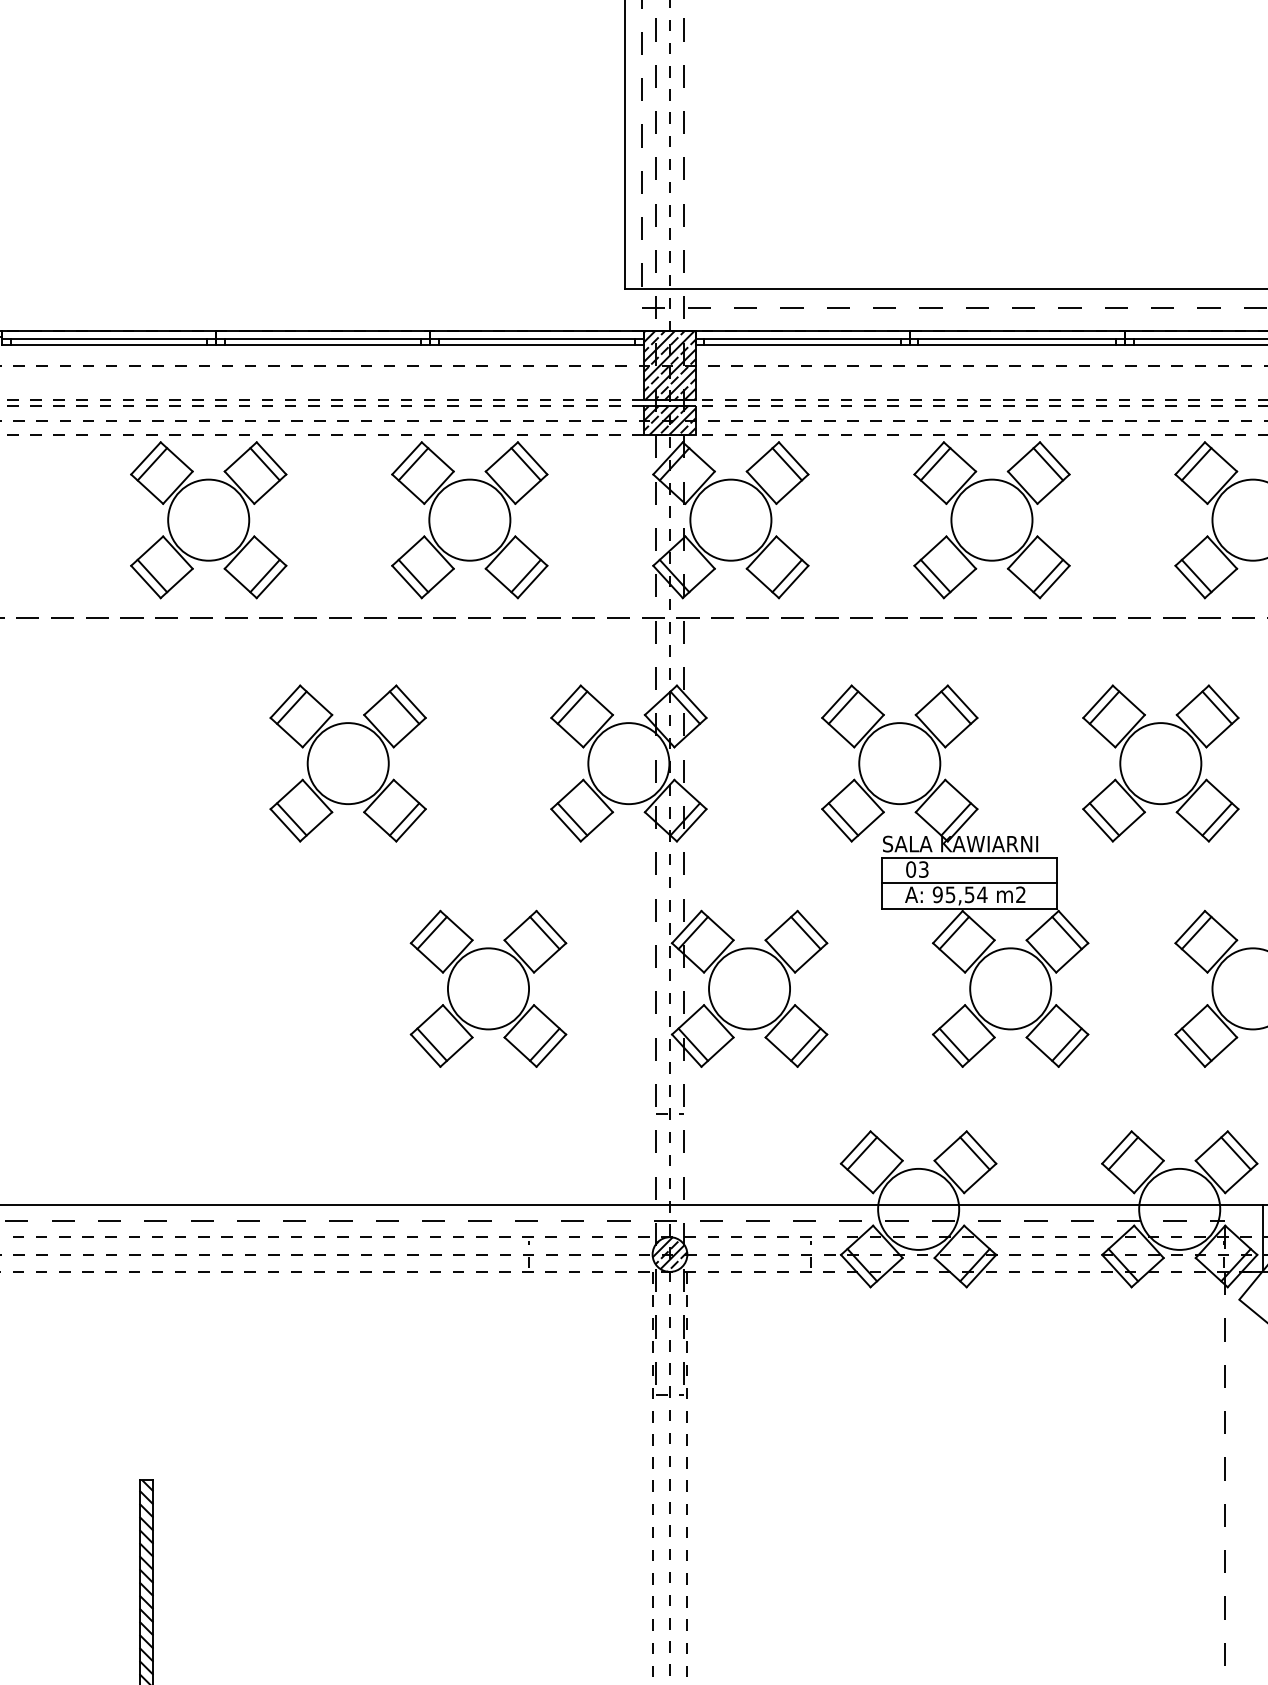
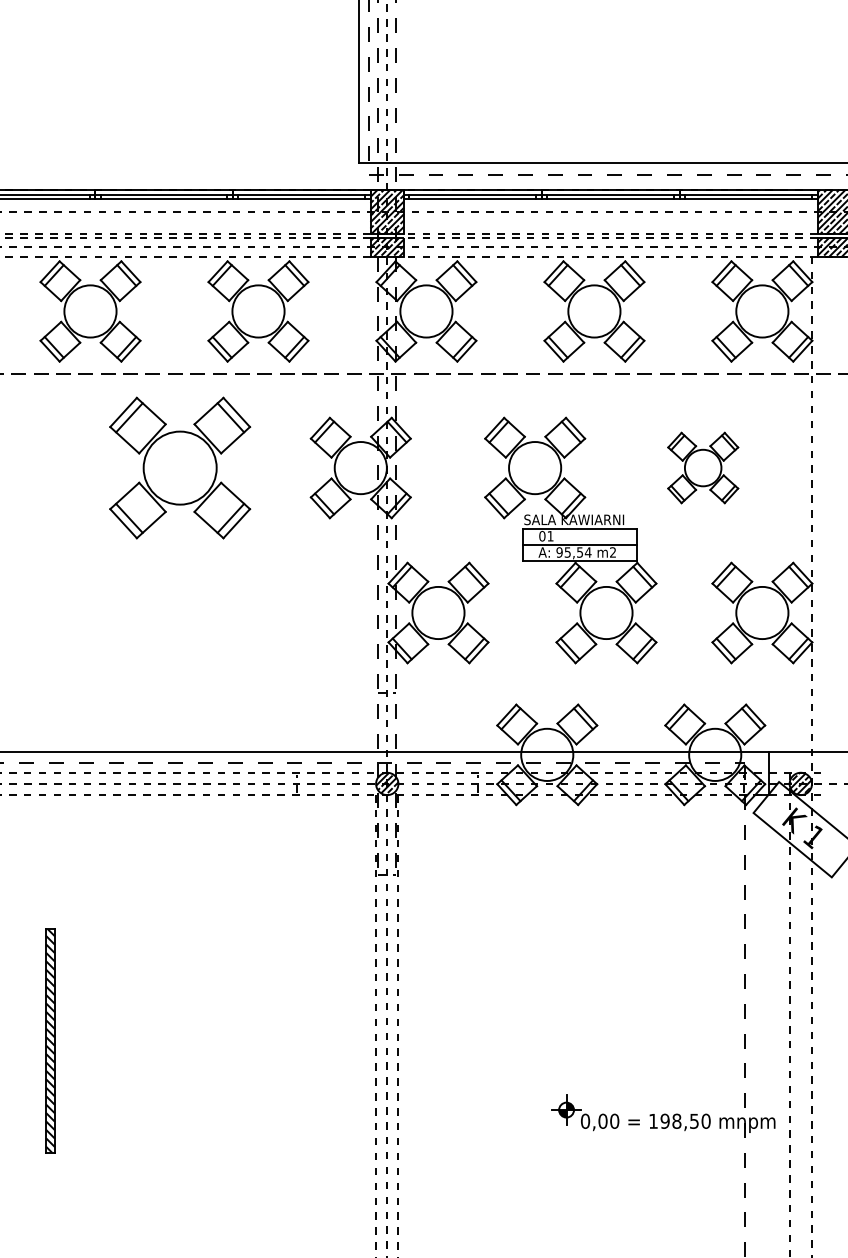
part: (348, 762) -> (180, 467), size x1.4
part: (1161, 762) -> (703, 467), size x0.7
text: (923, 868) -> (550, 535), 03 -> 01
part: (488, 988) -> (270, 612), removed

